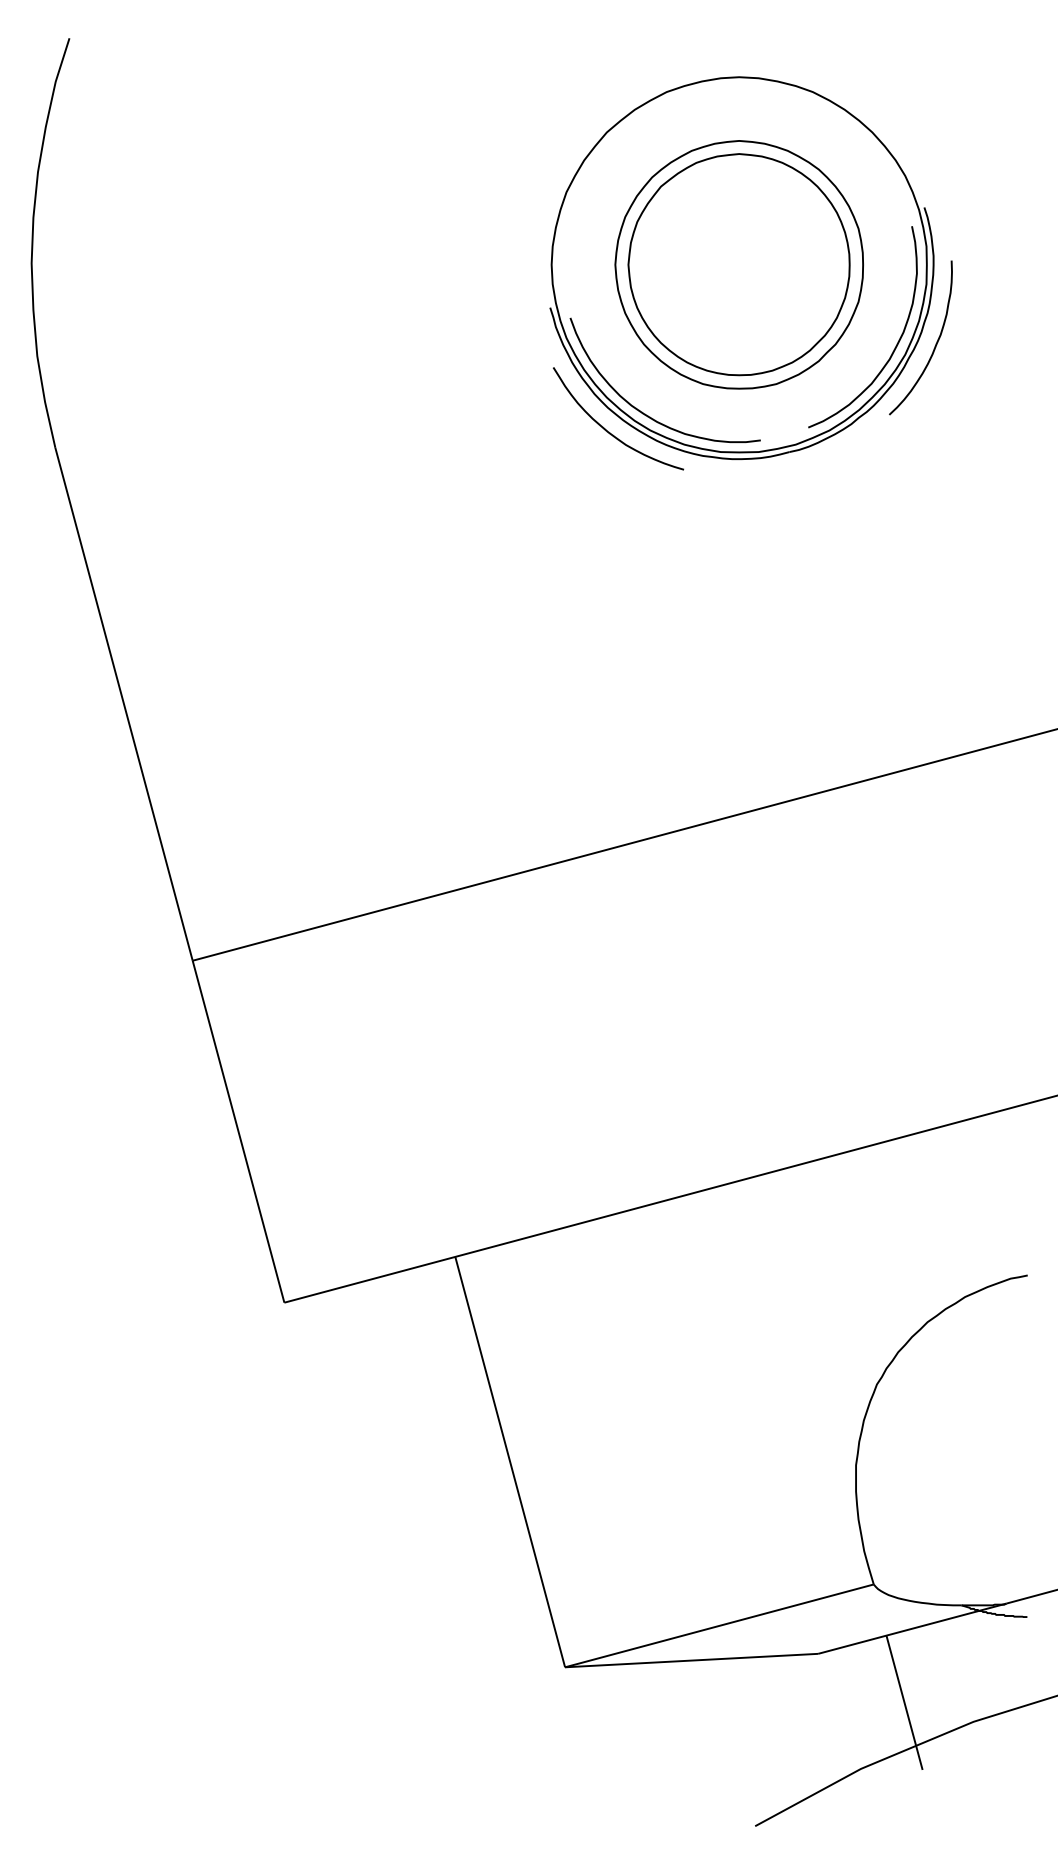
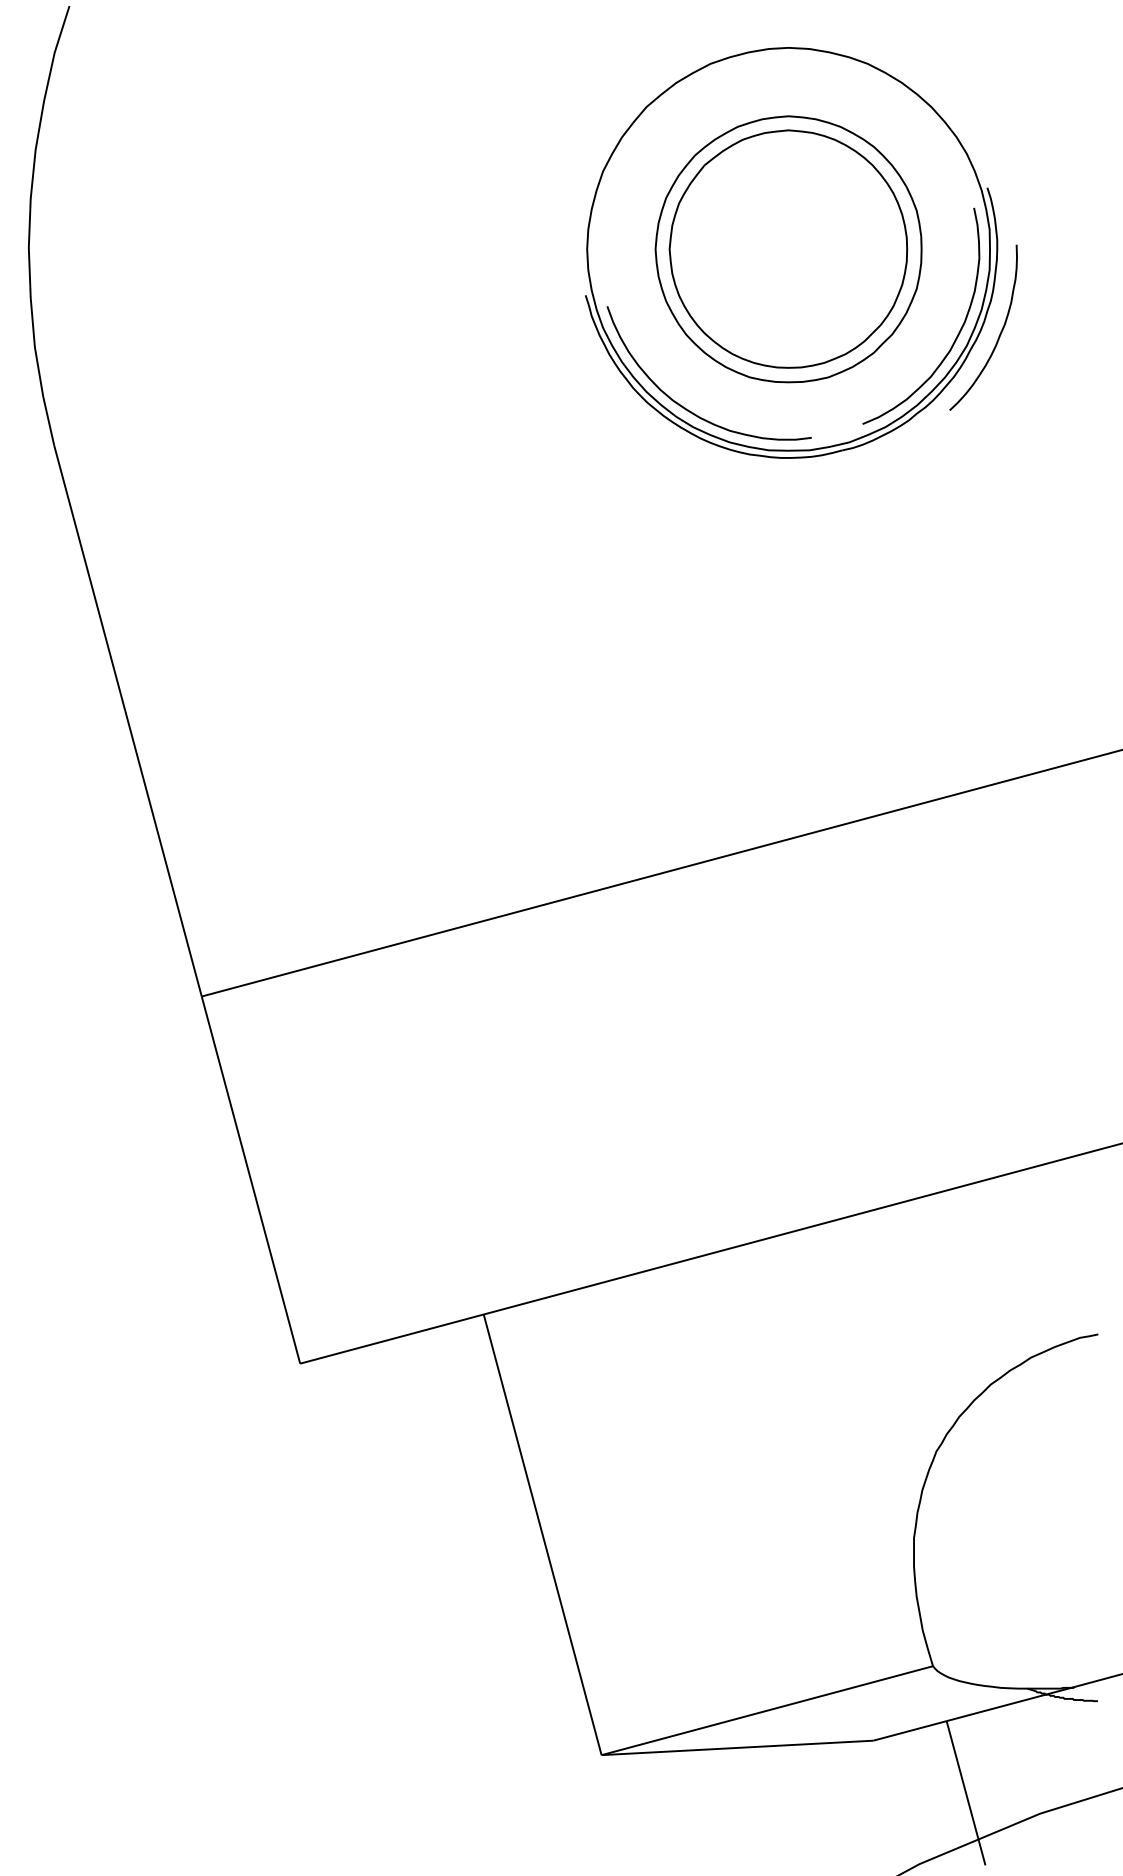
curve: (609, 431) -> (649, 428), removed

